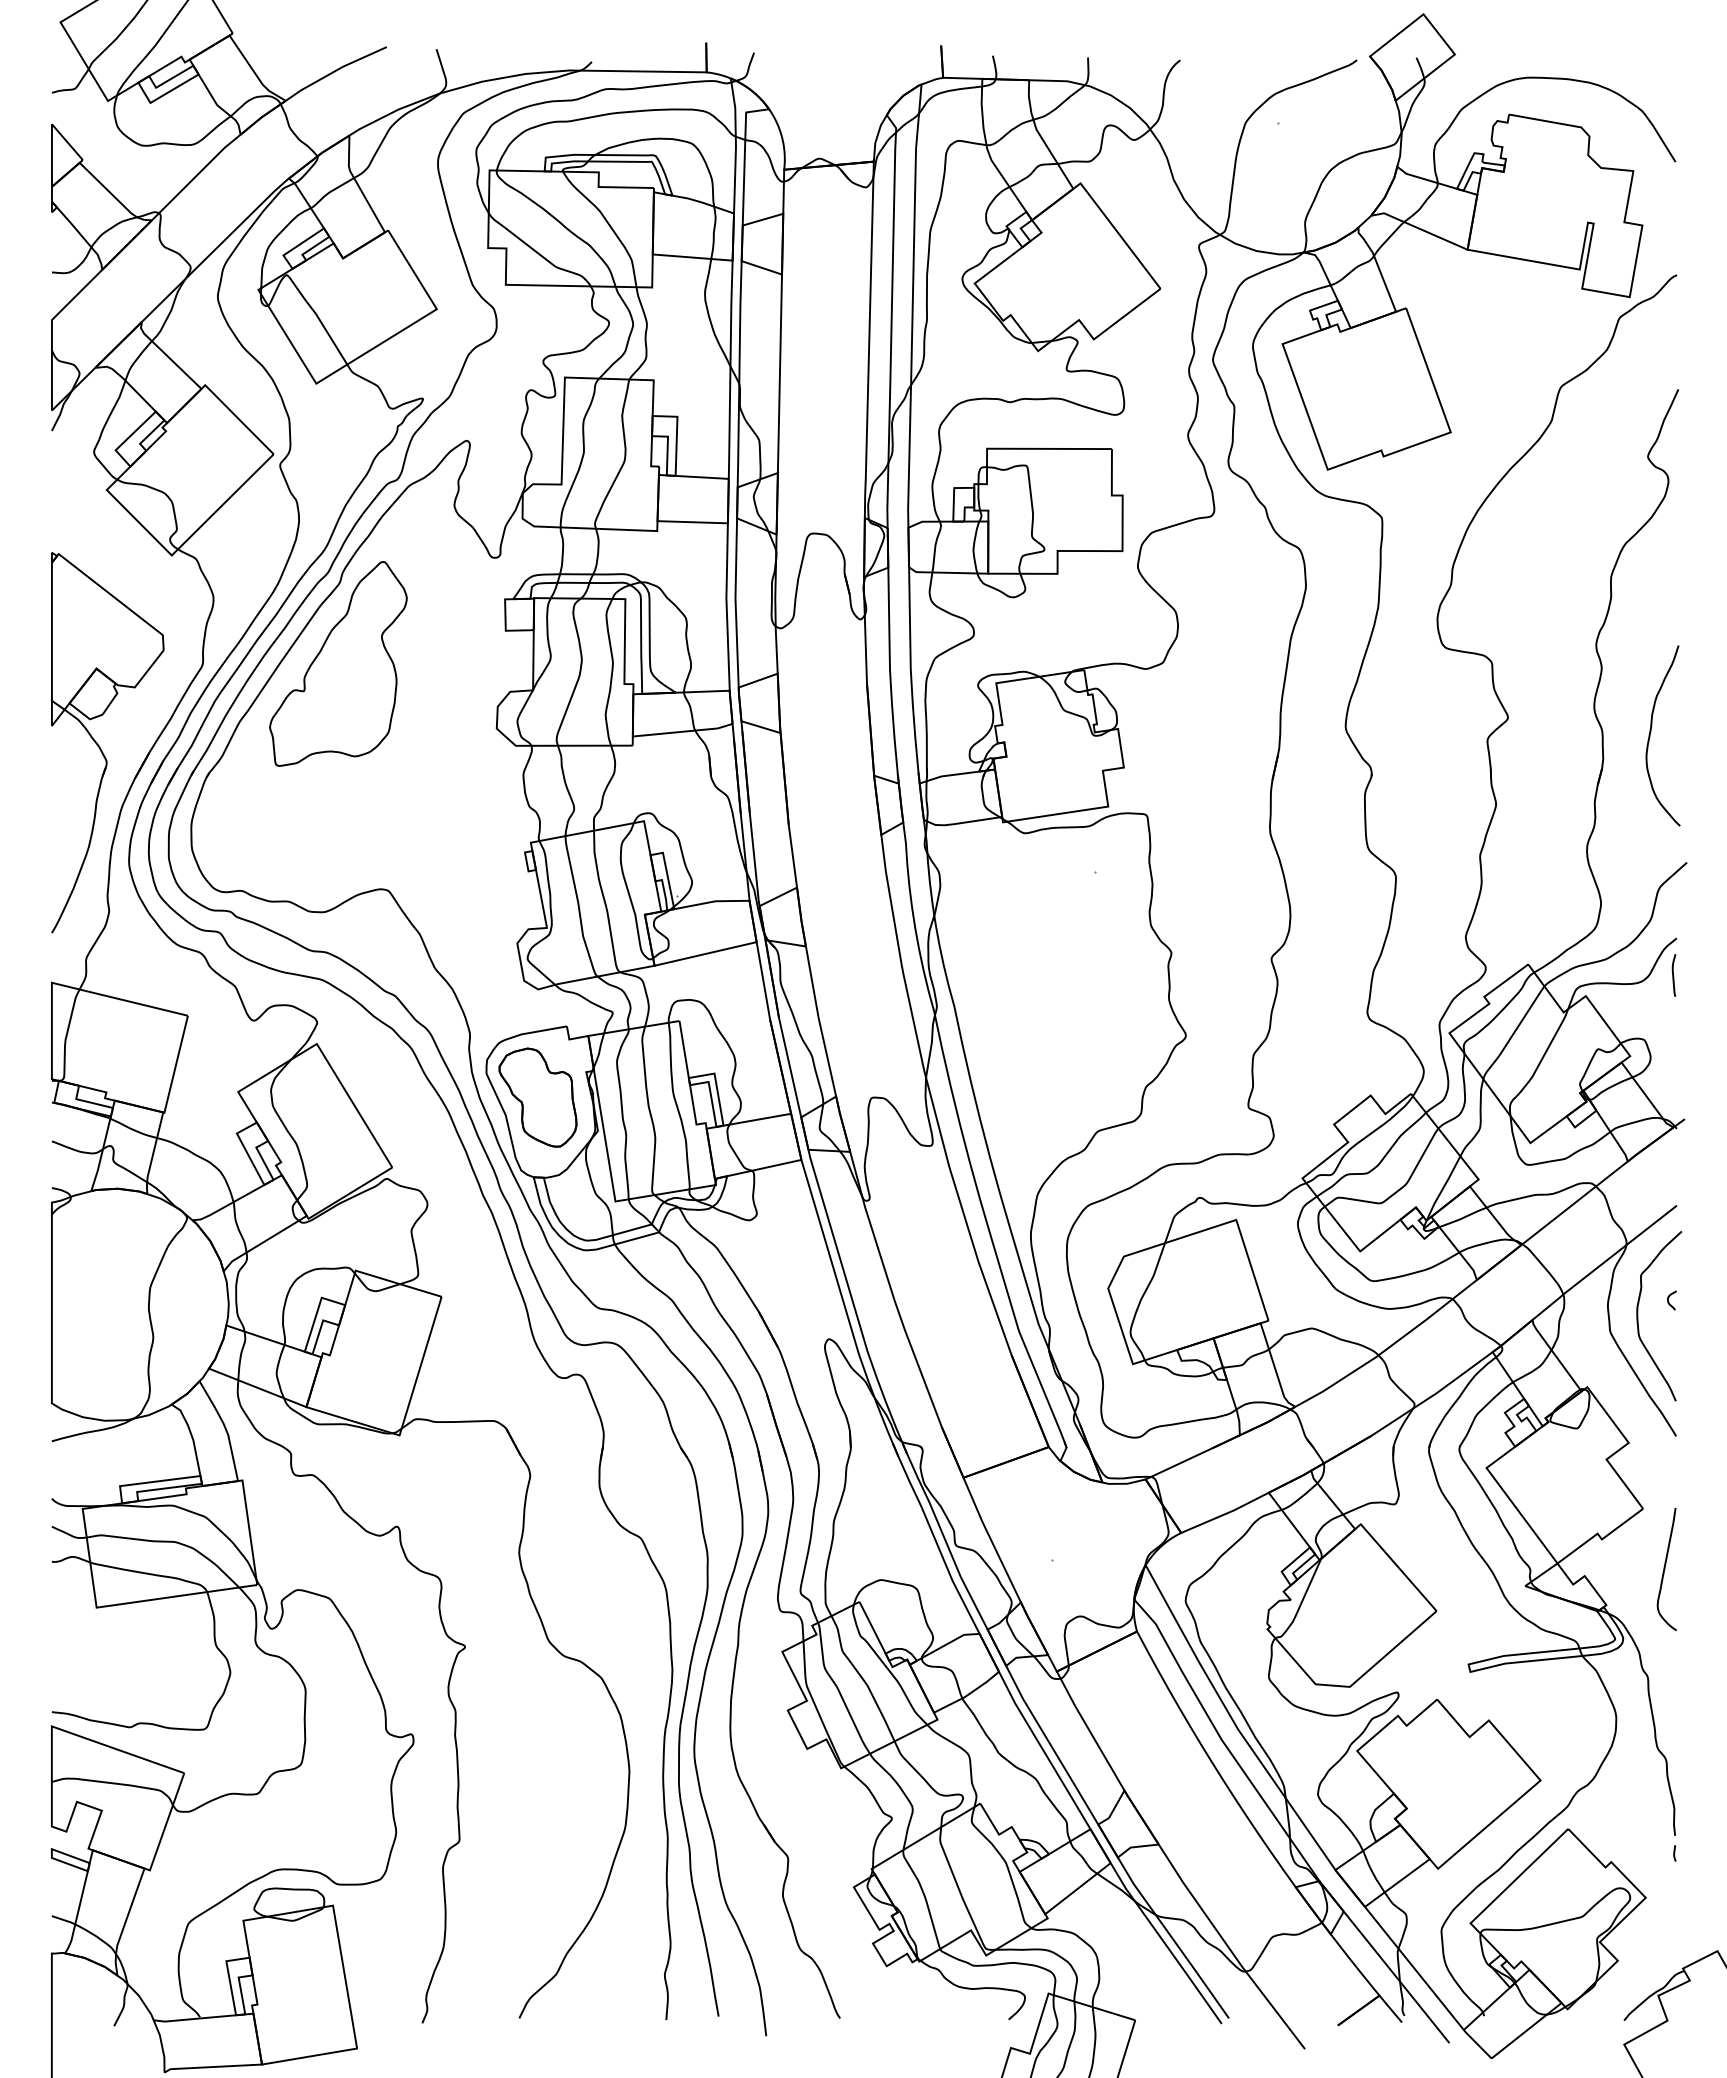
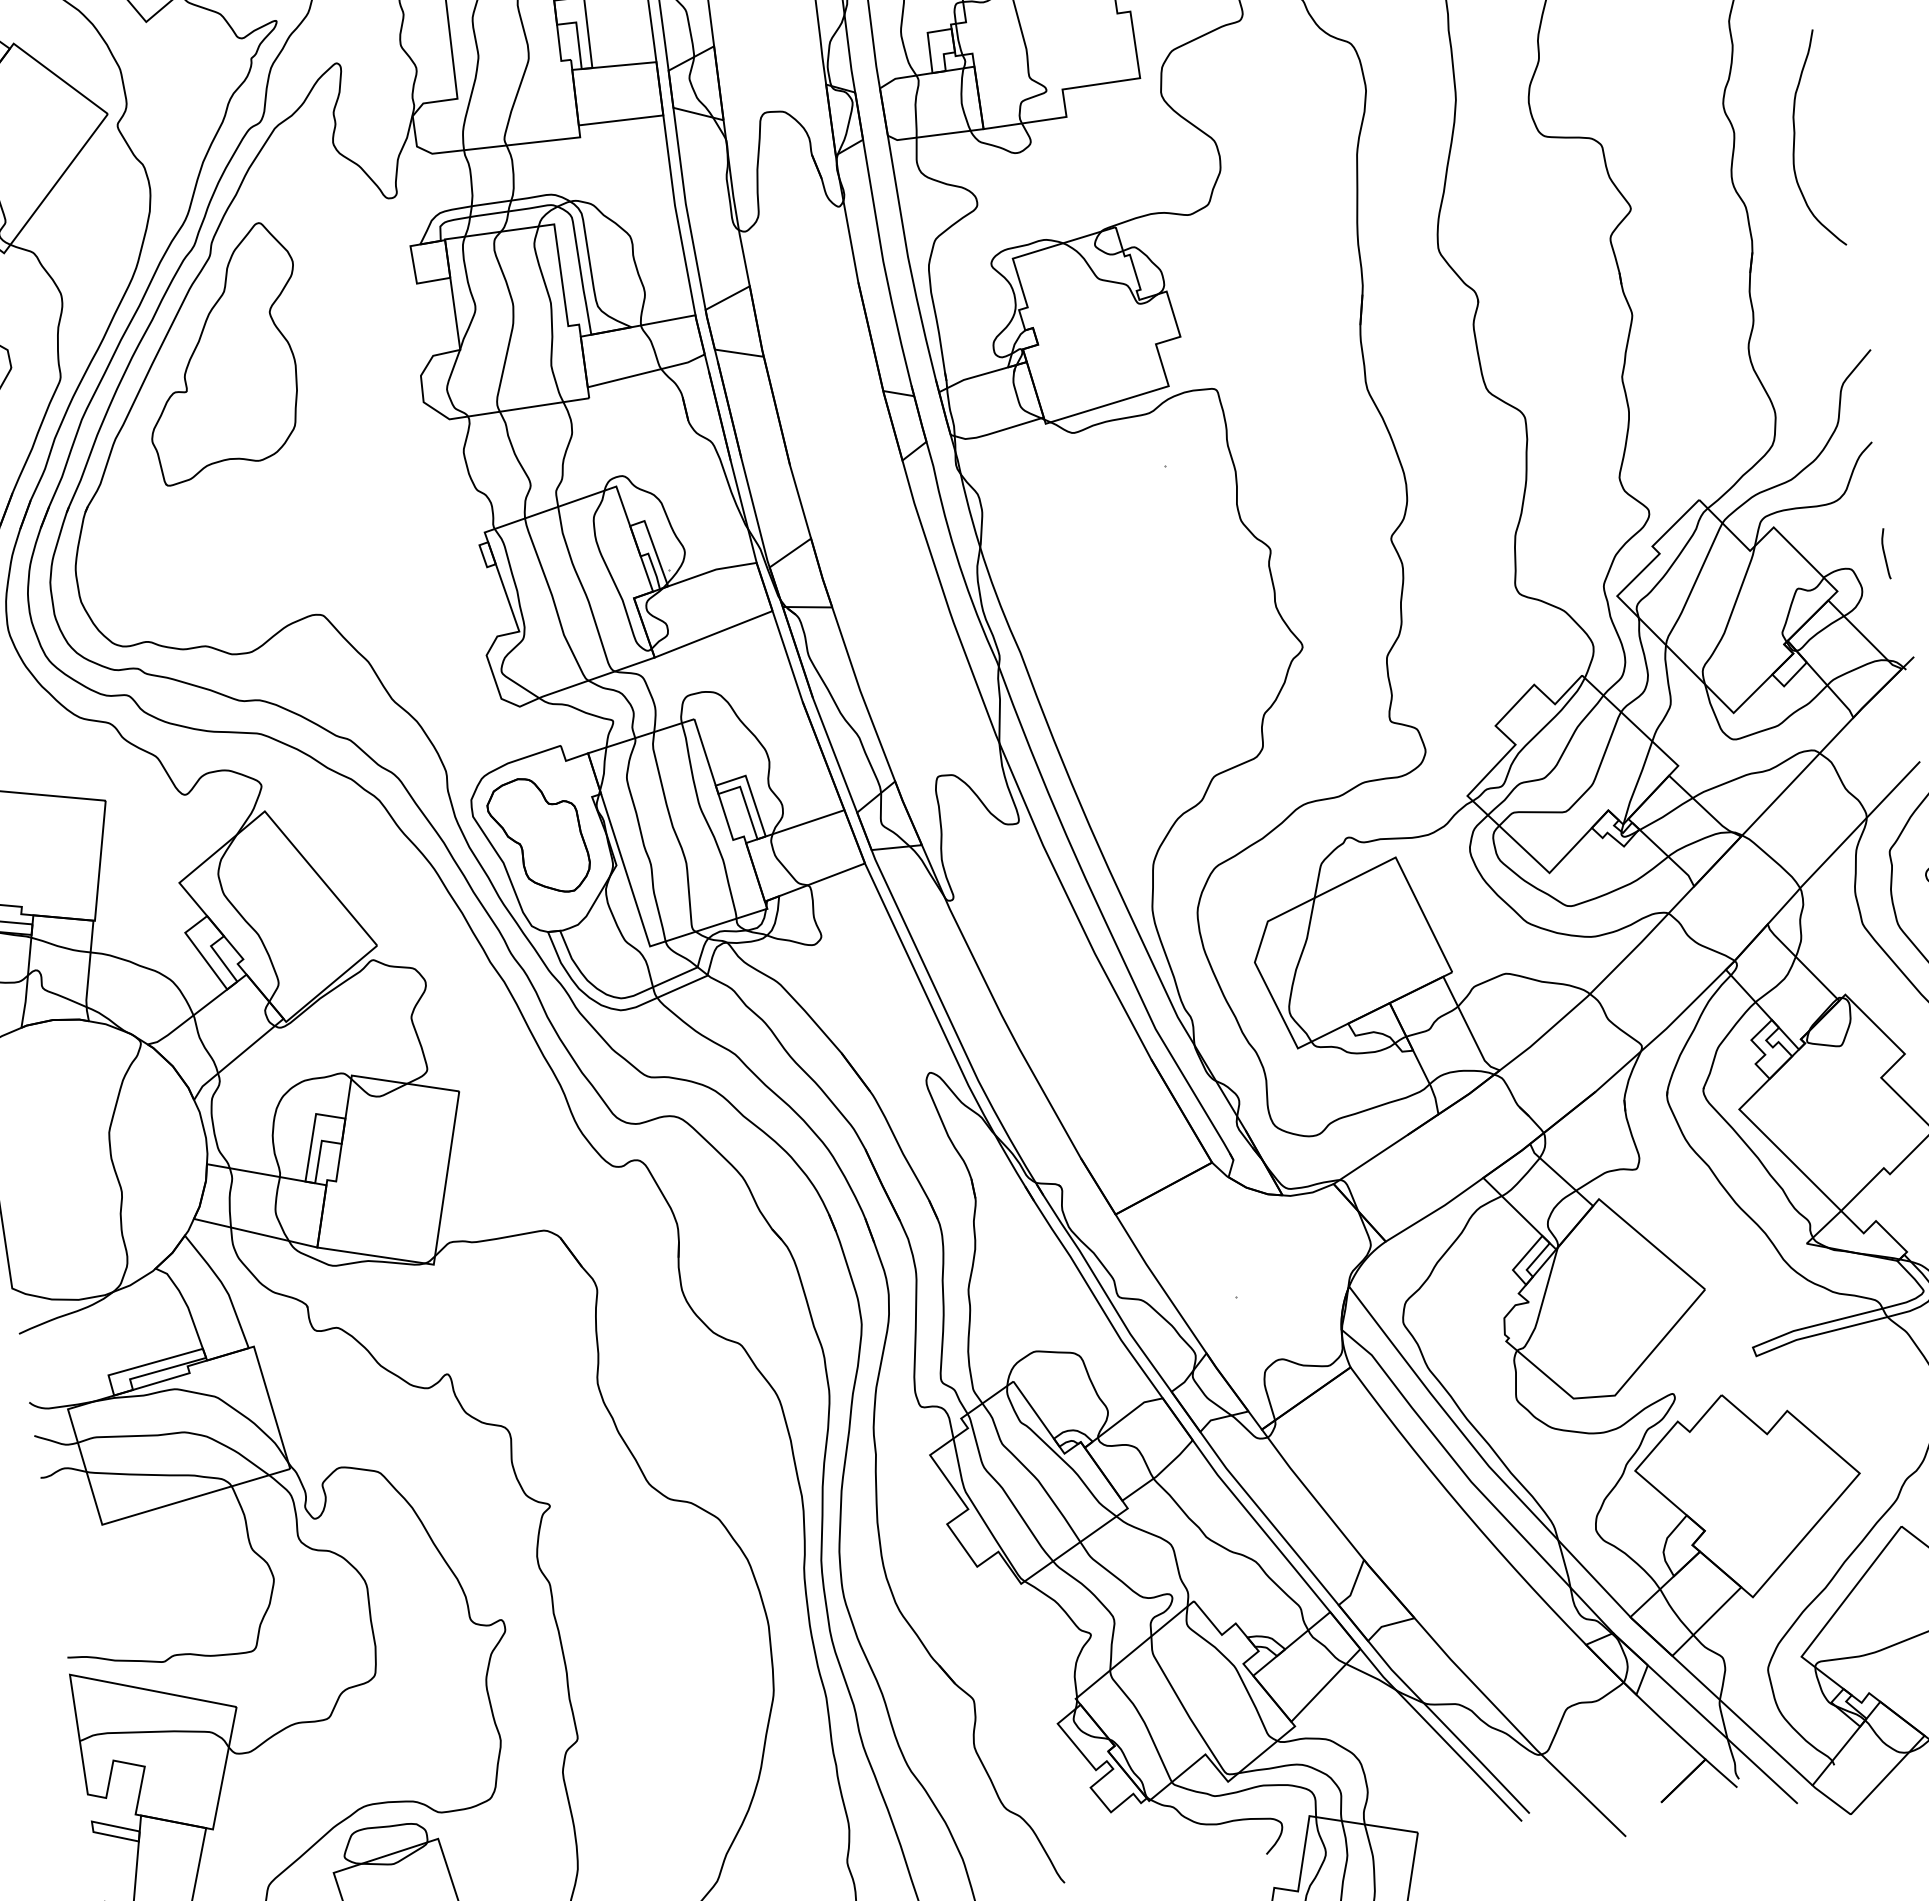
curve: (1651, 732) -> (1795, 138), moved
curve: (1673, 975) -> (1884, 554), moved

